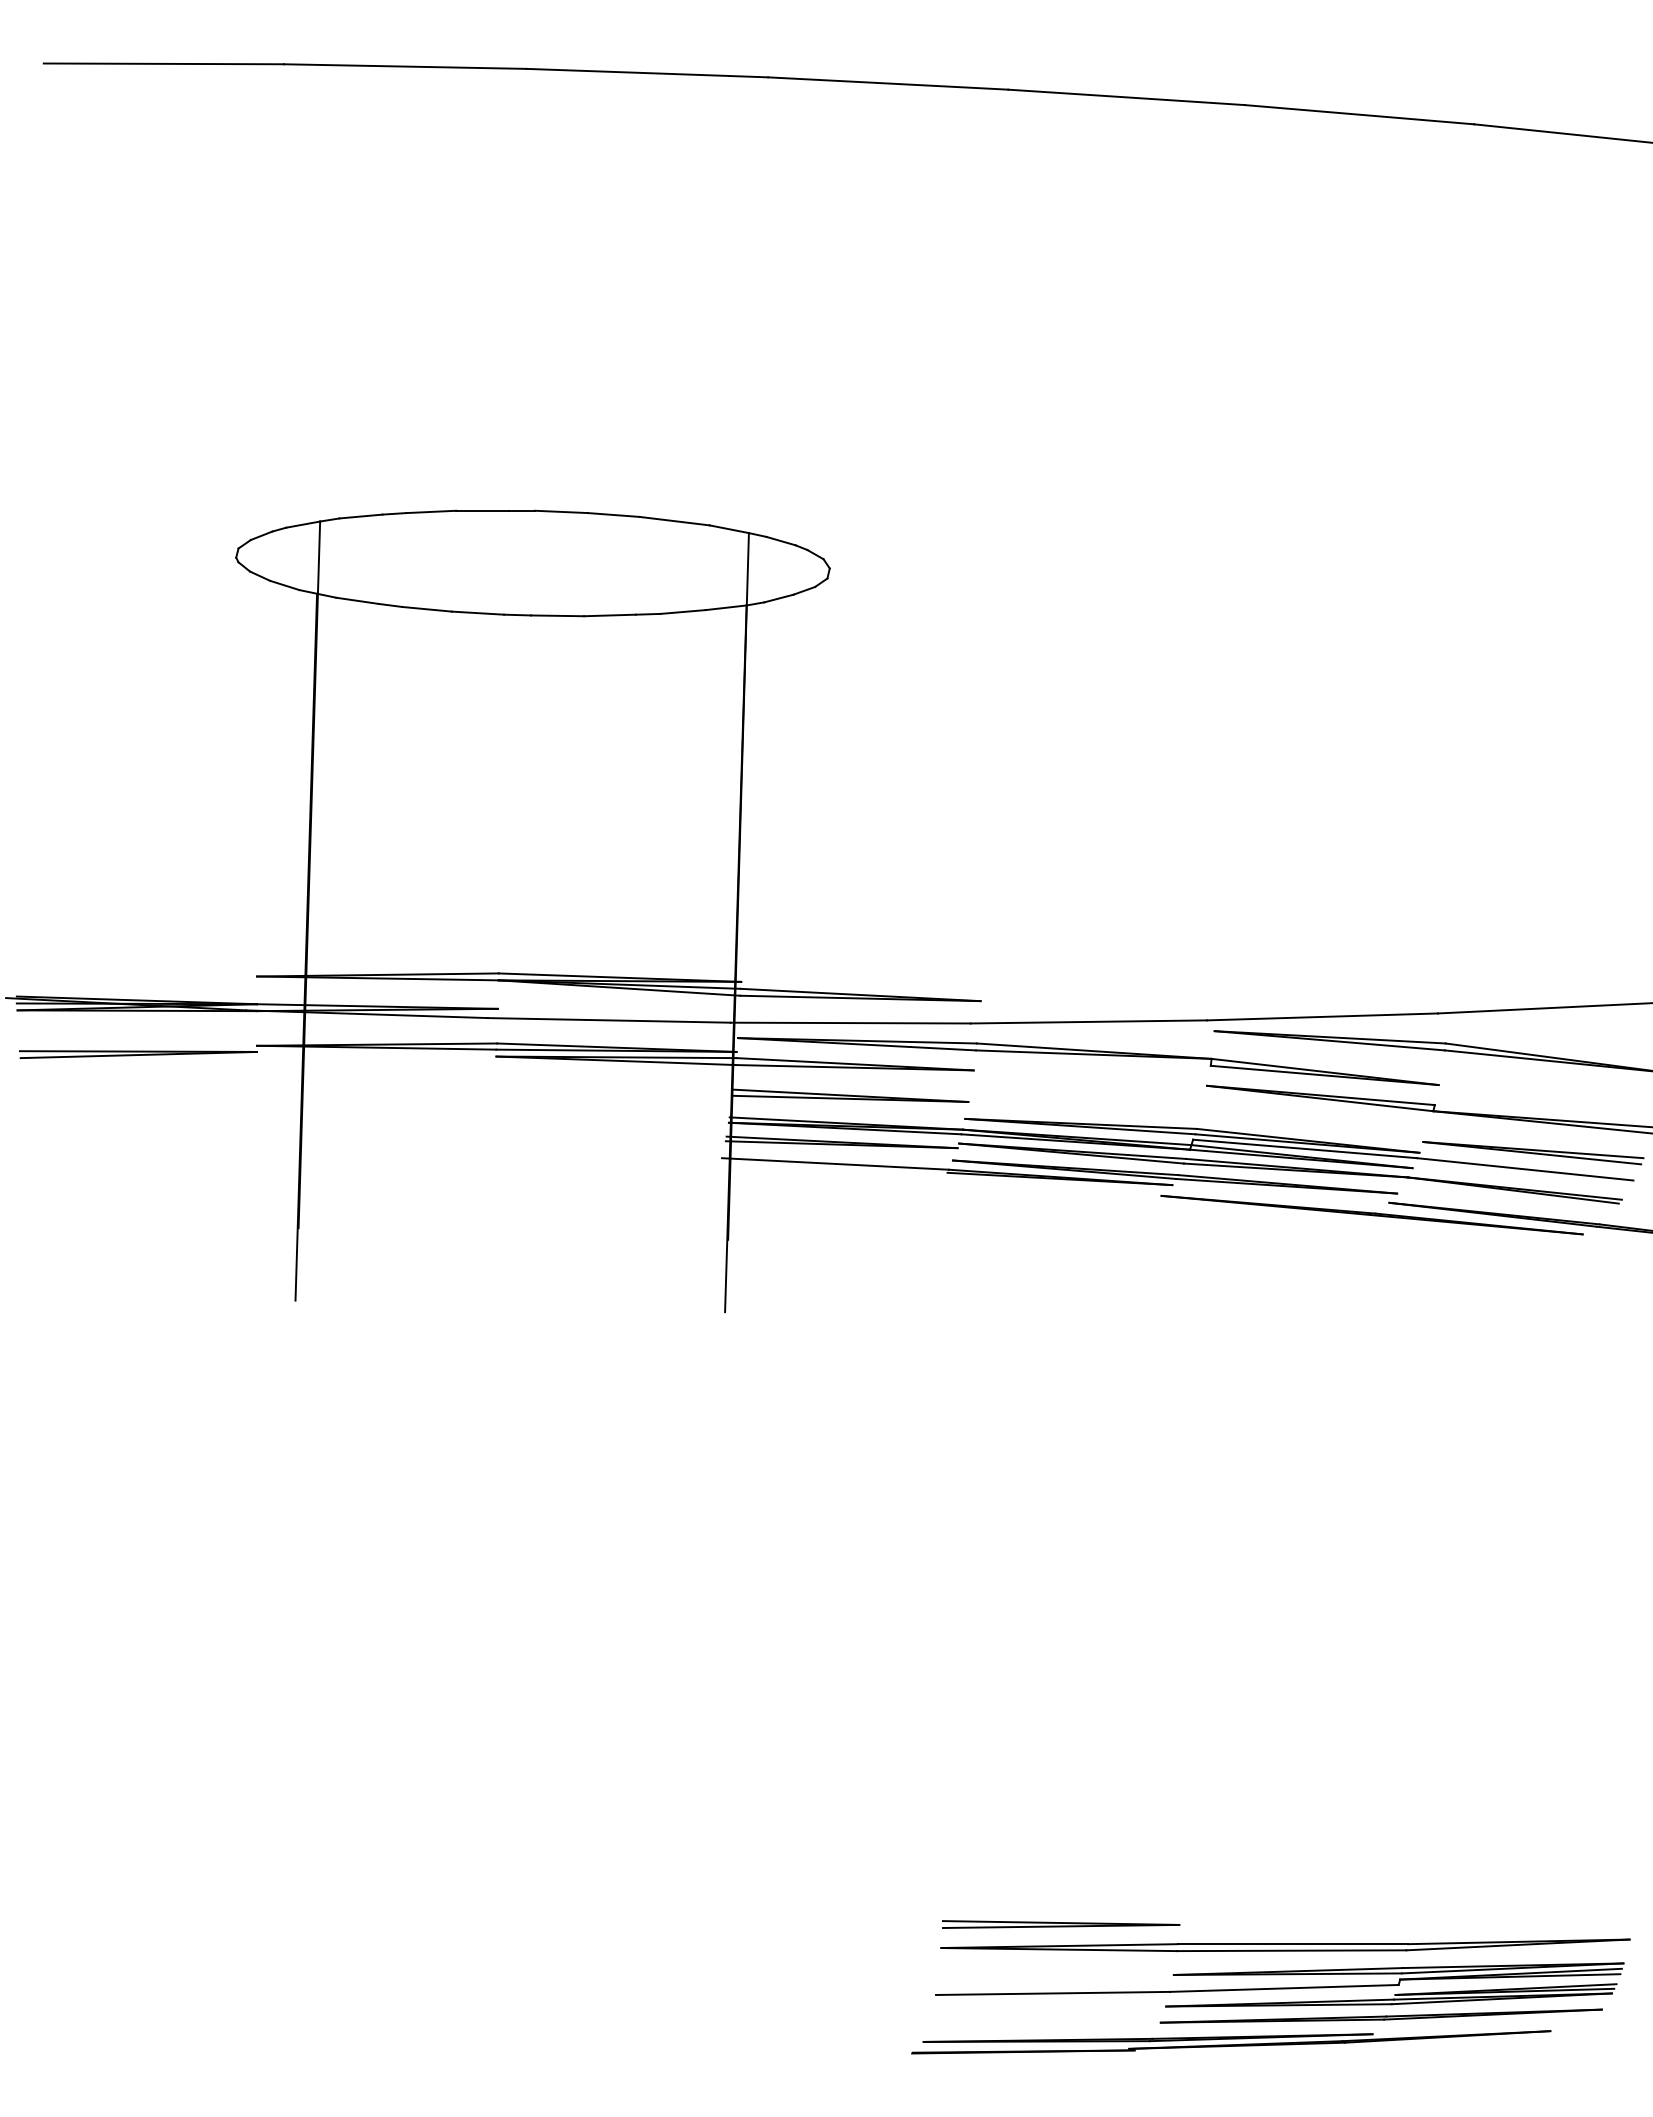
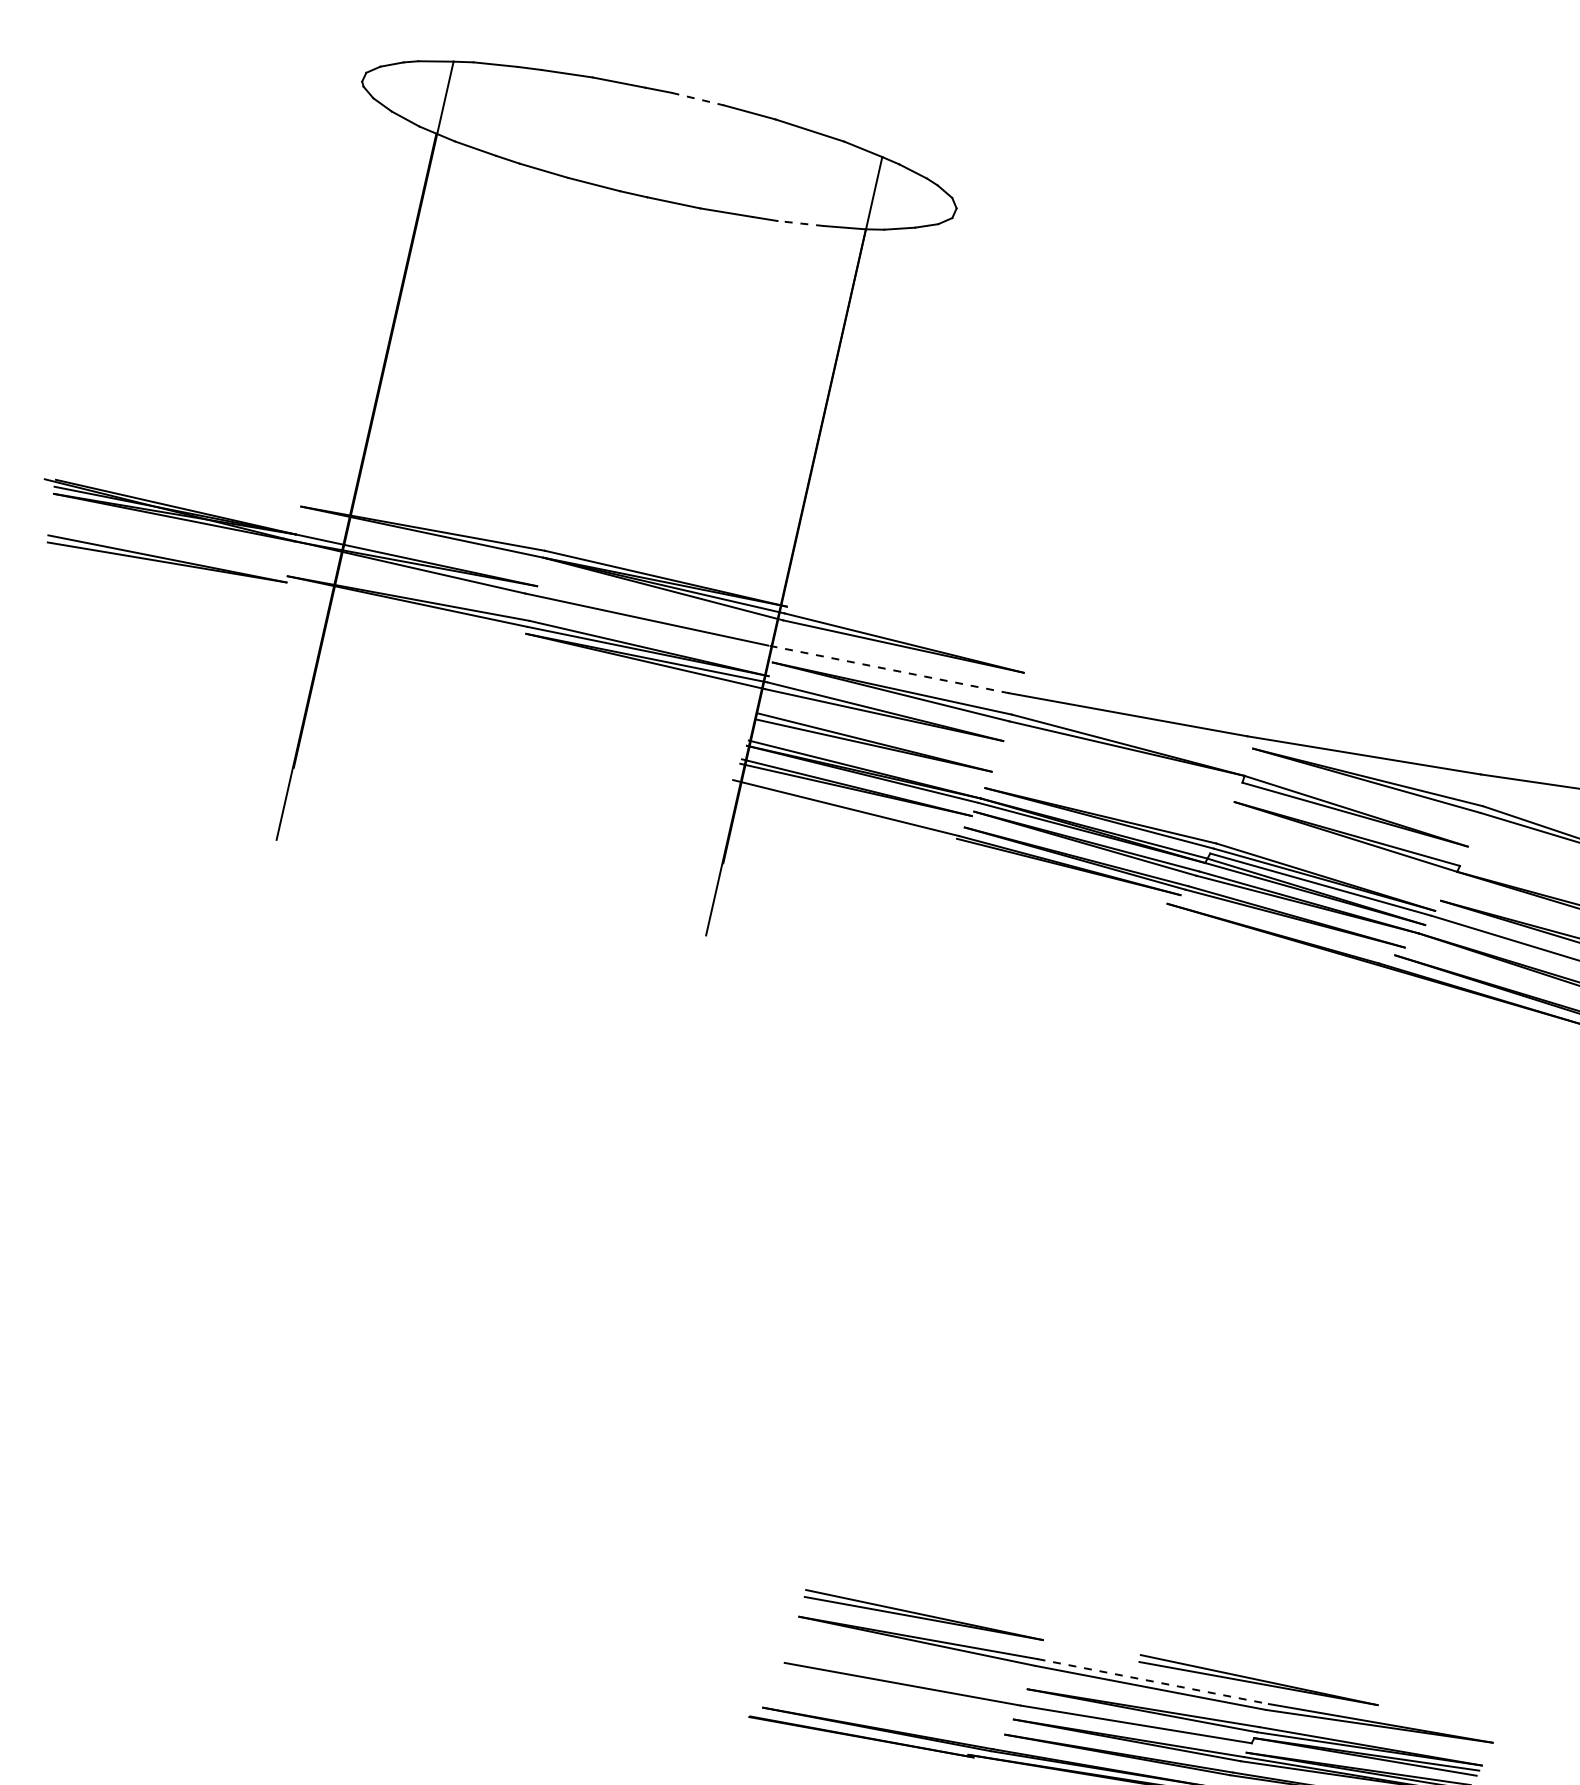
line: (561, 511) -> (698, 98), solid -> dashed
line: (683, 612) -> (801, 224), solid -> dashed
line: (850, 1023) -> (888, 669), solid -> dashed
part: (1394, 1924) -> (1259, 1681), added
line: (1293, 1944) -> (1153, 1682), solid -> dashed

